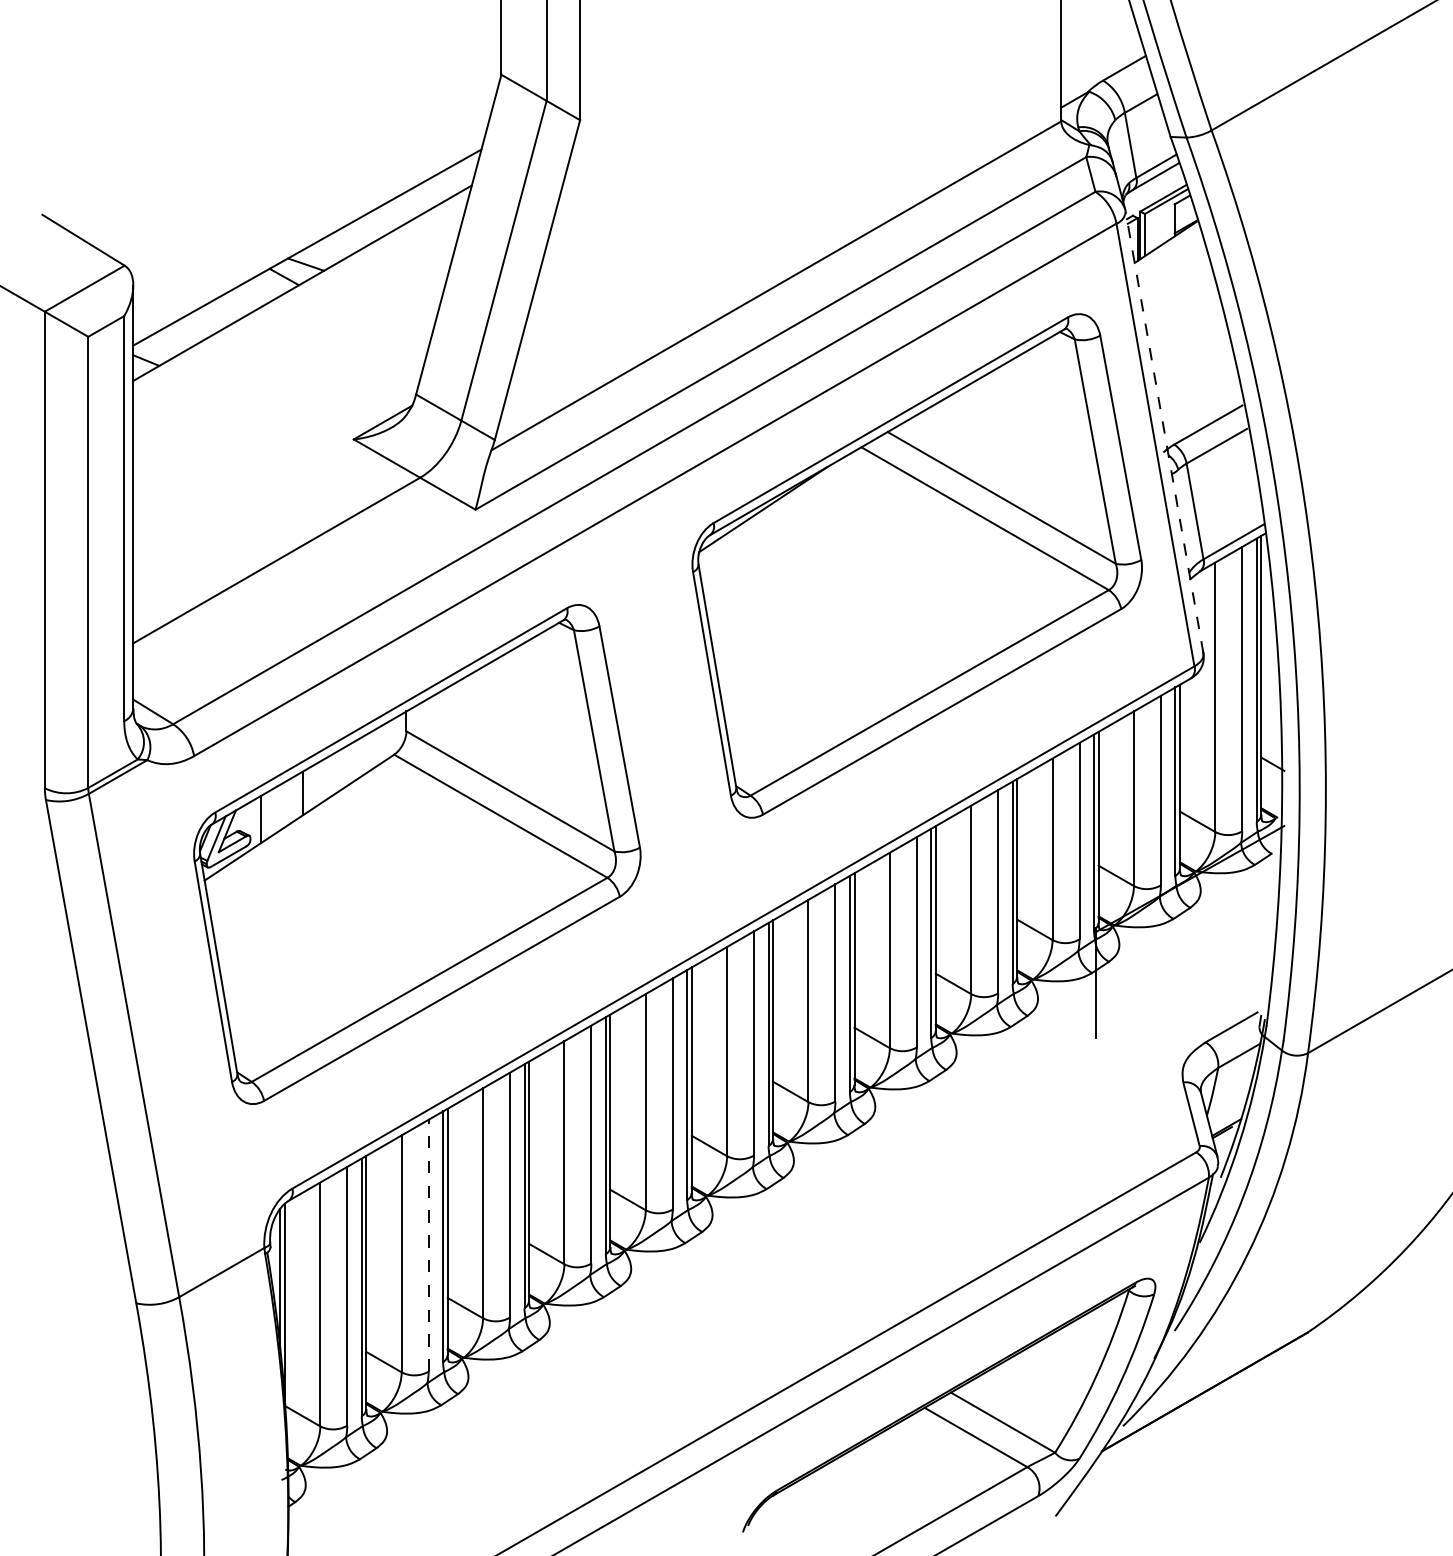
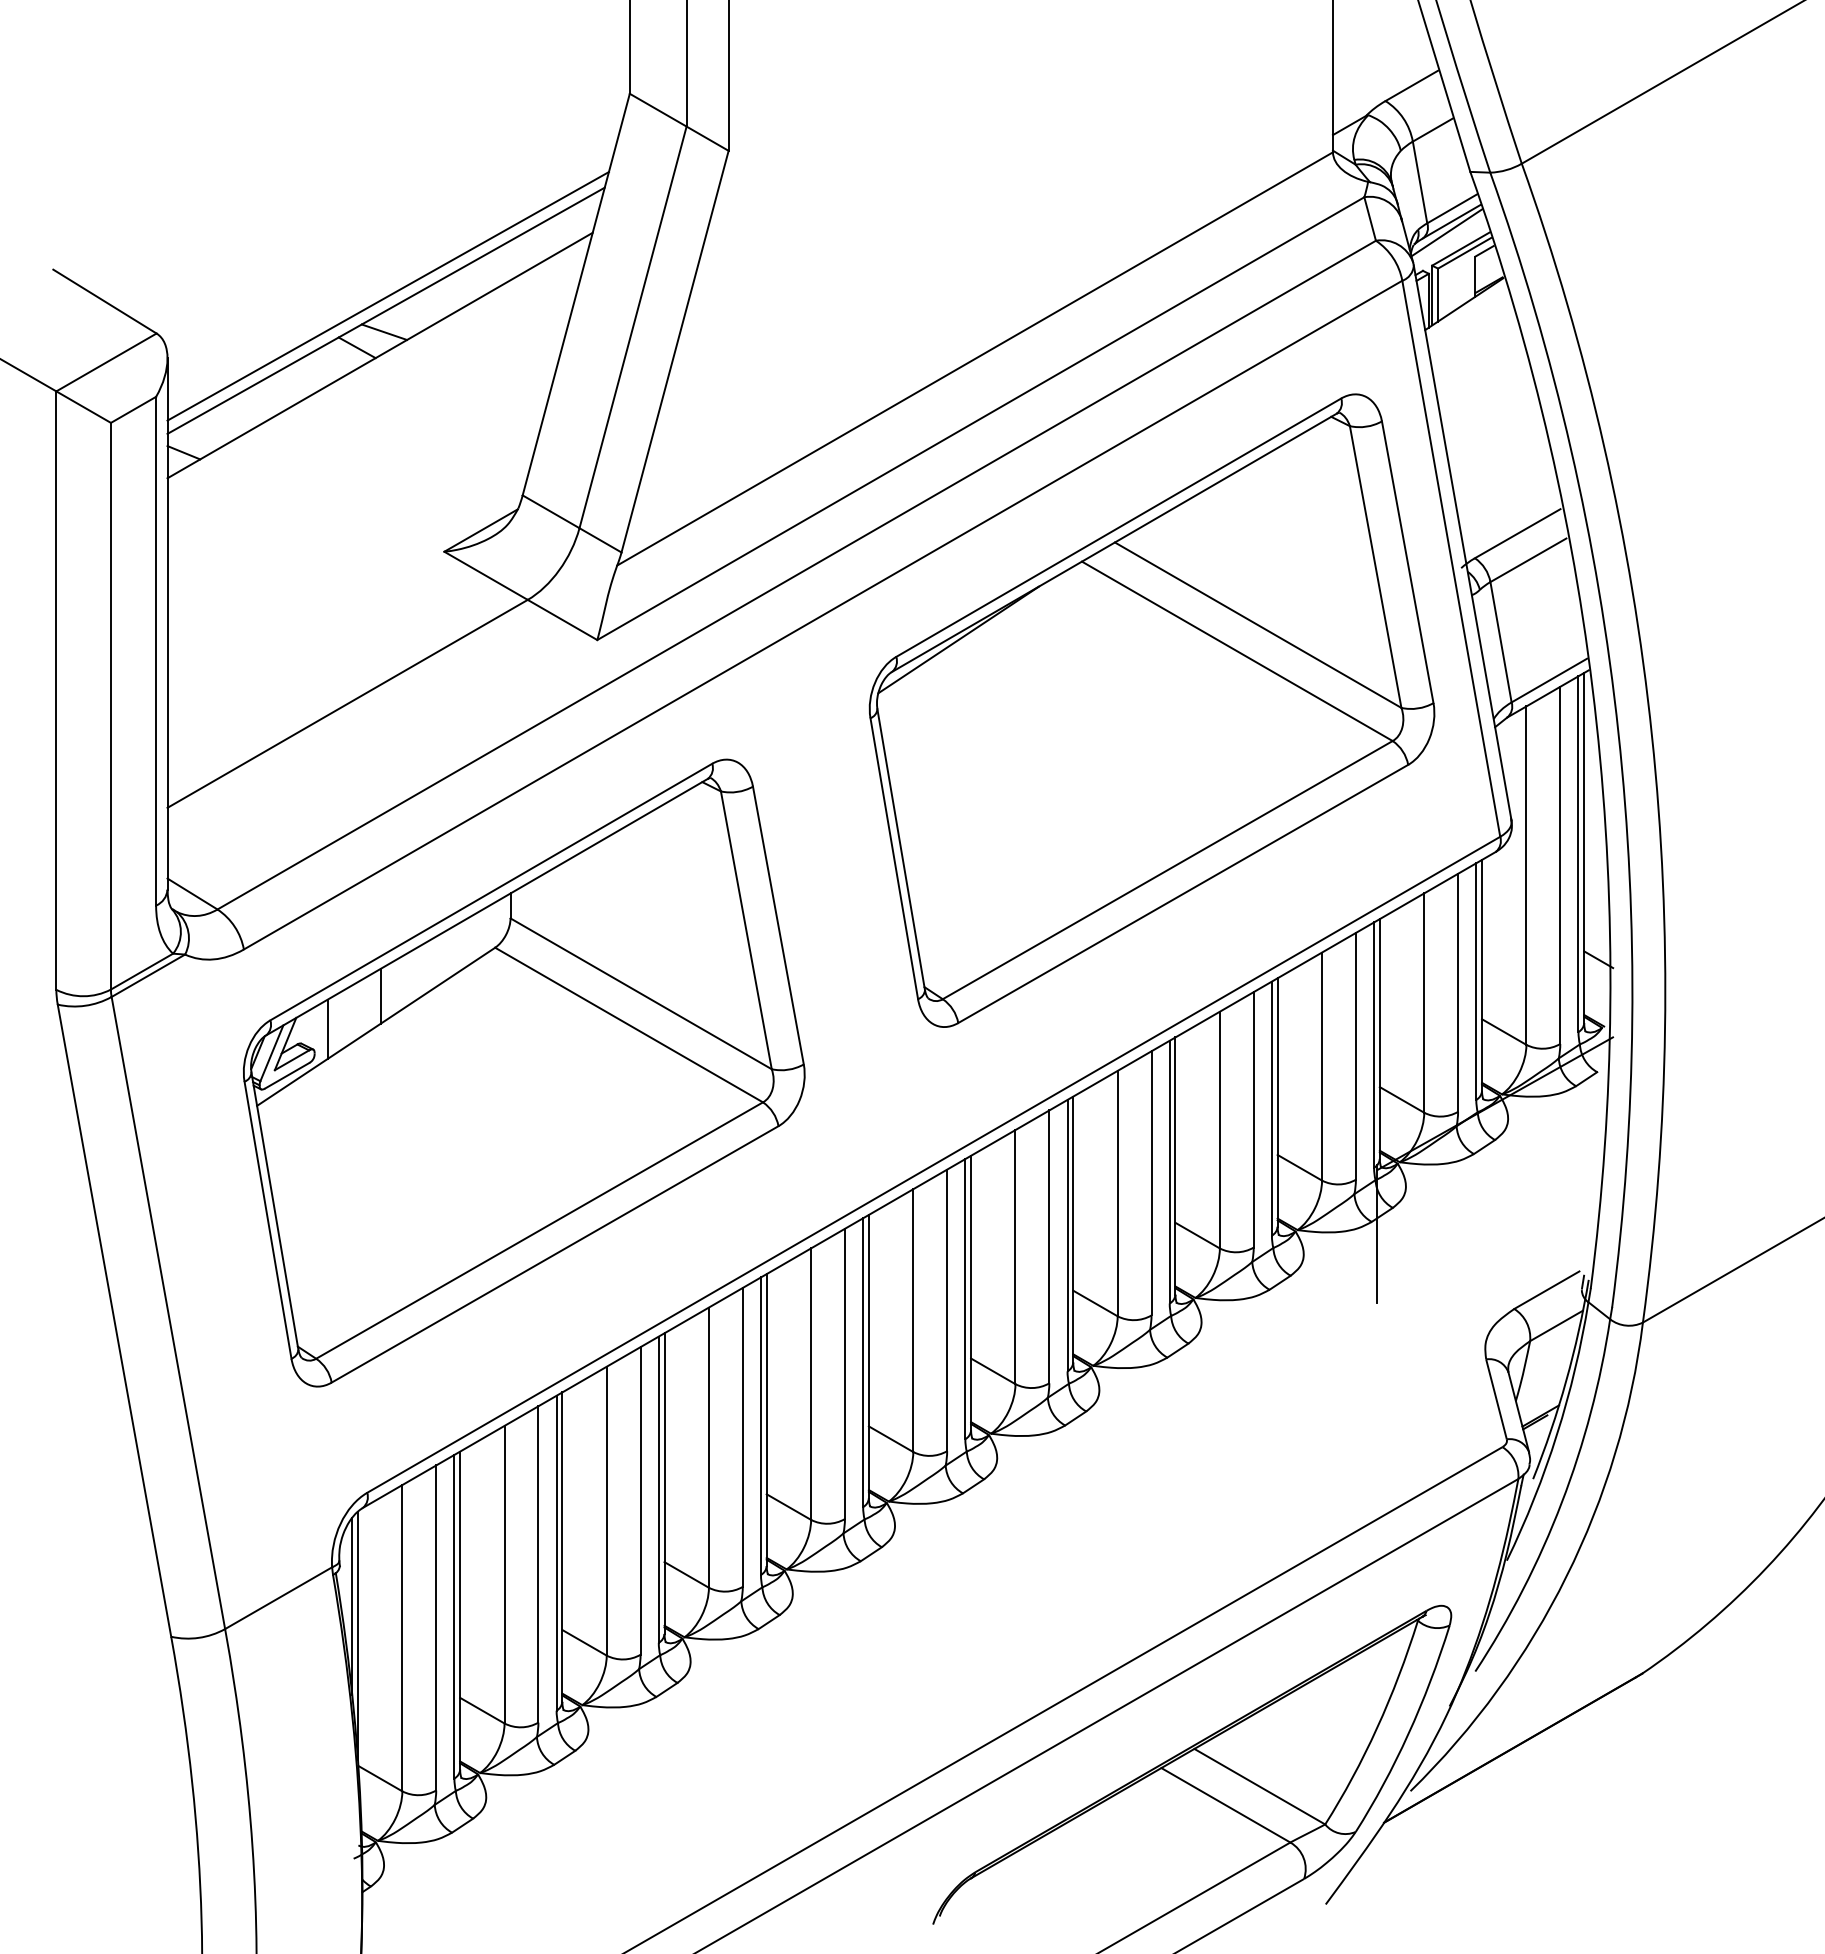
line: (1151, 185) -> (1446, 232), added
line: (308, 236) -> (387, 296), added
line: (1164, 432) -> (1462, 543), dashed -> solid
line: (428, 1244) -> (538, 1563), dashed -> solid

